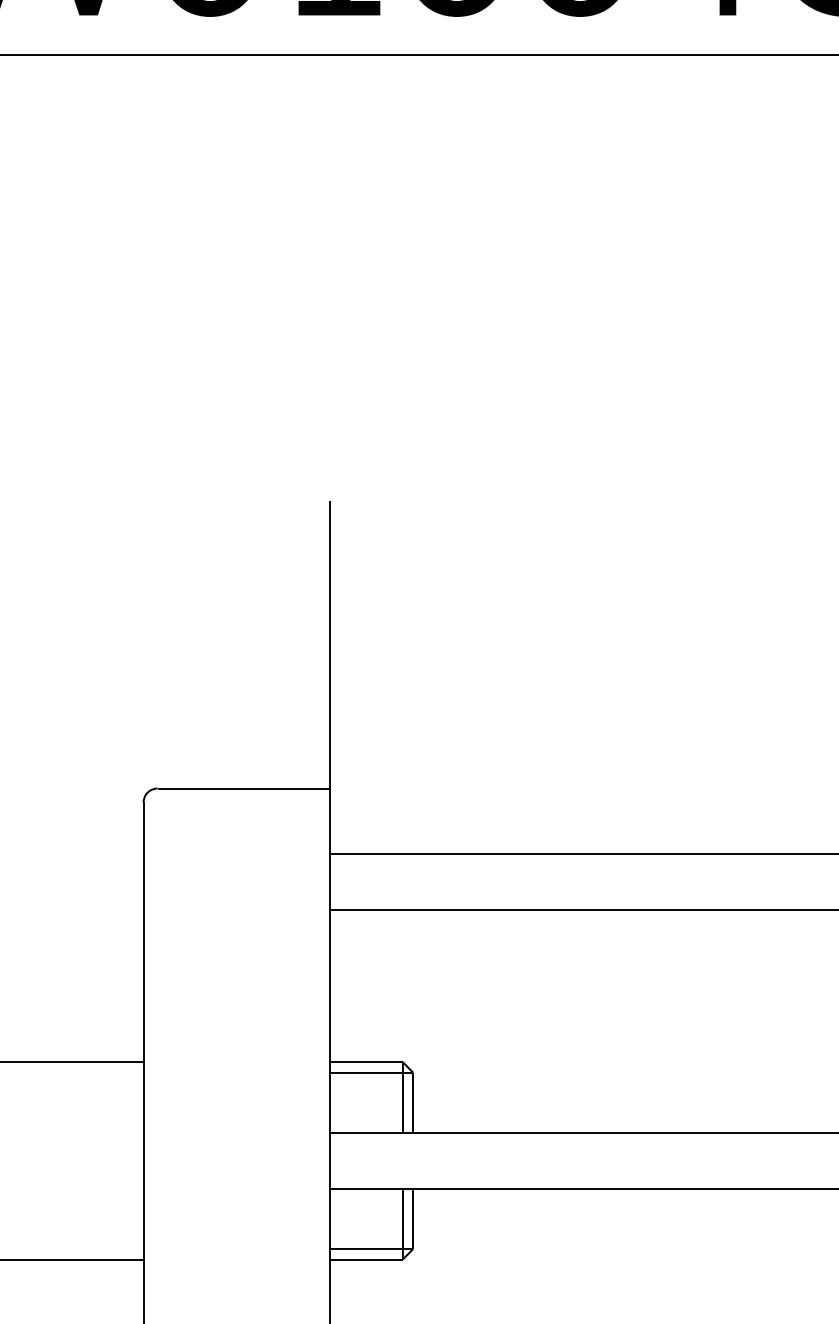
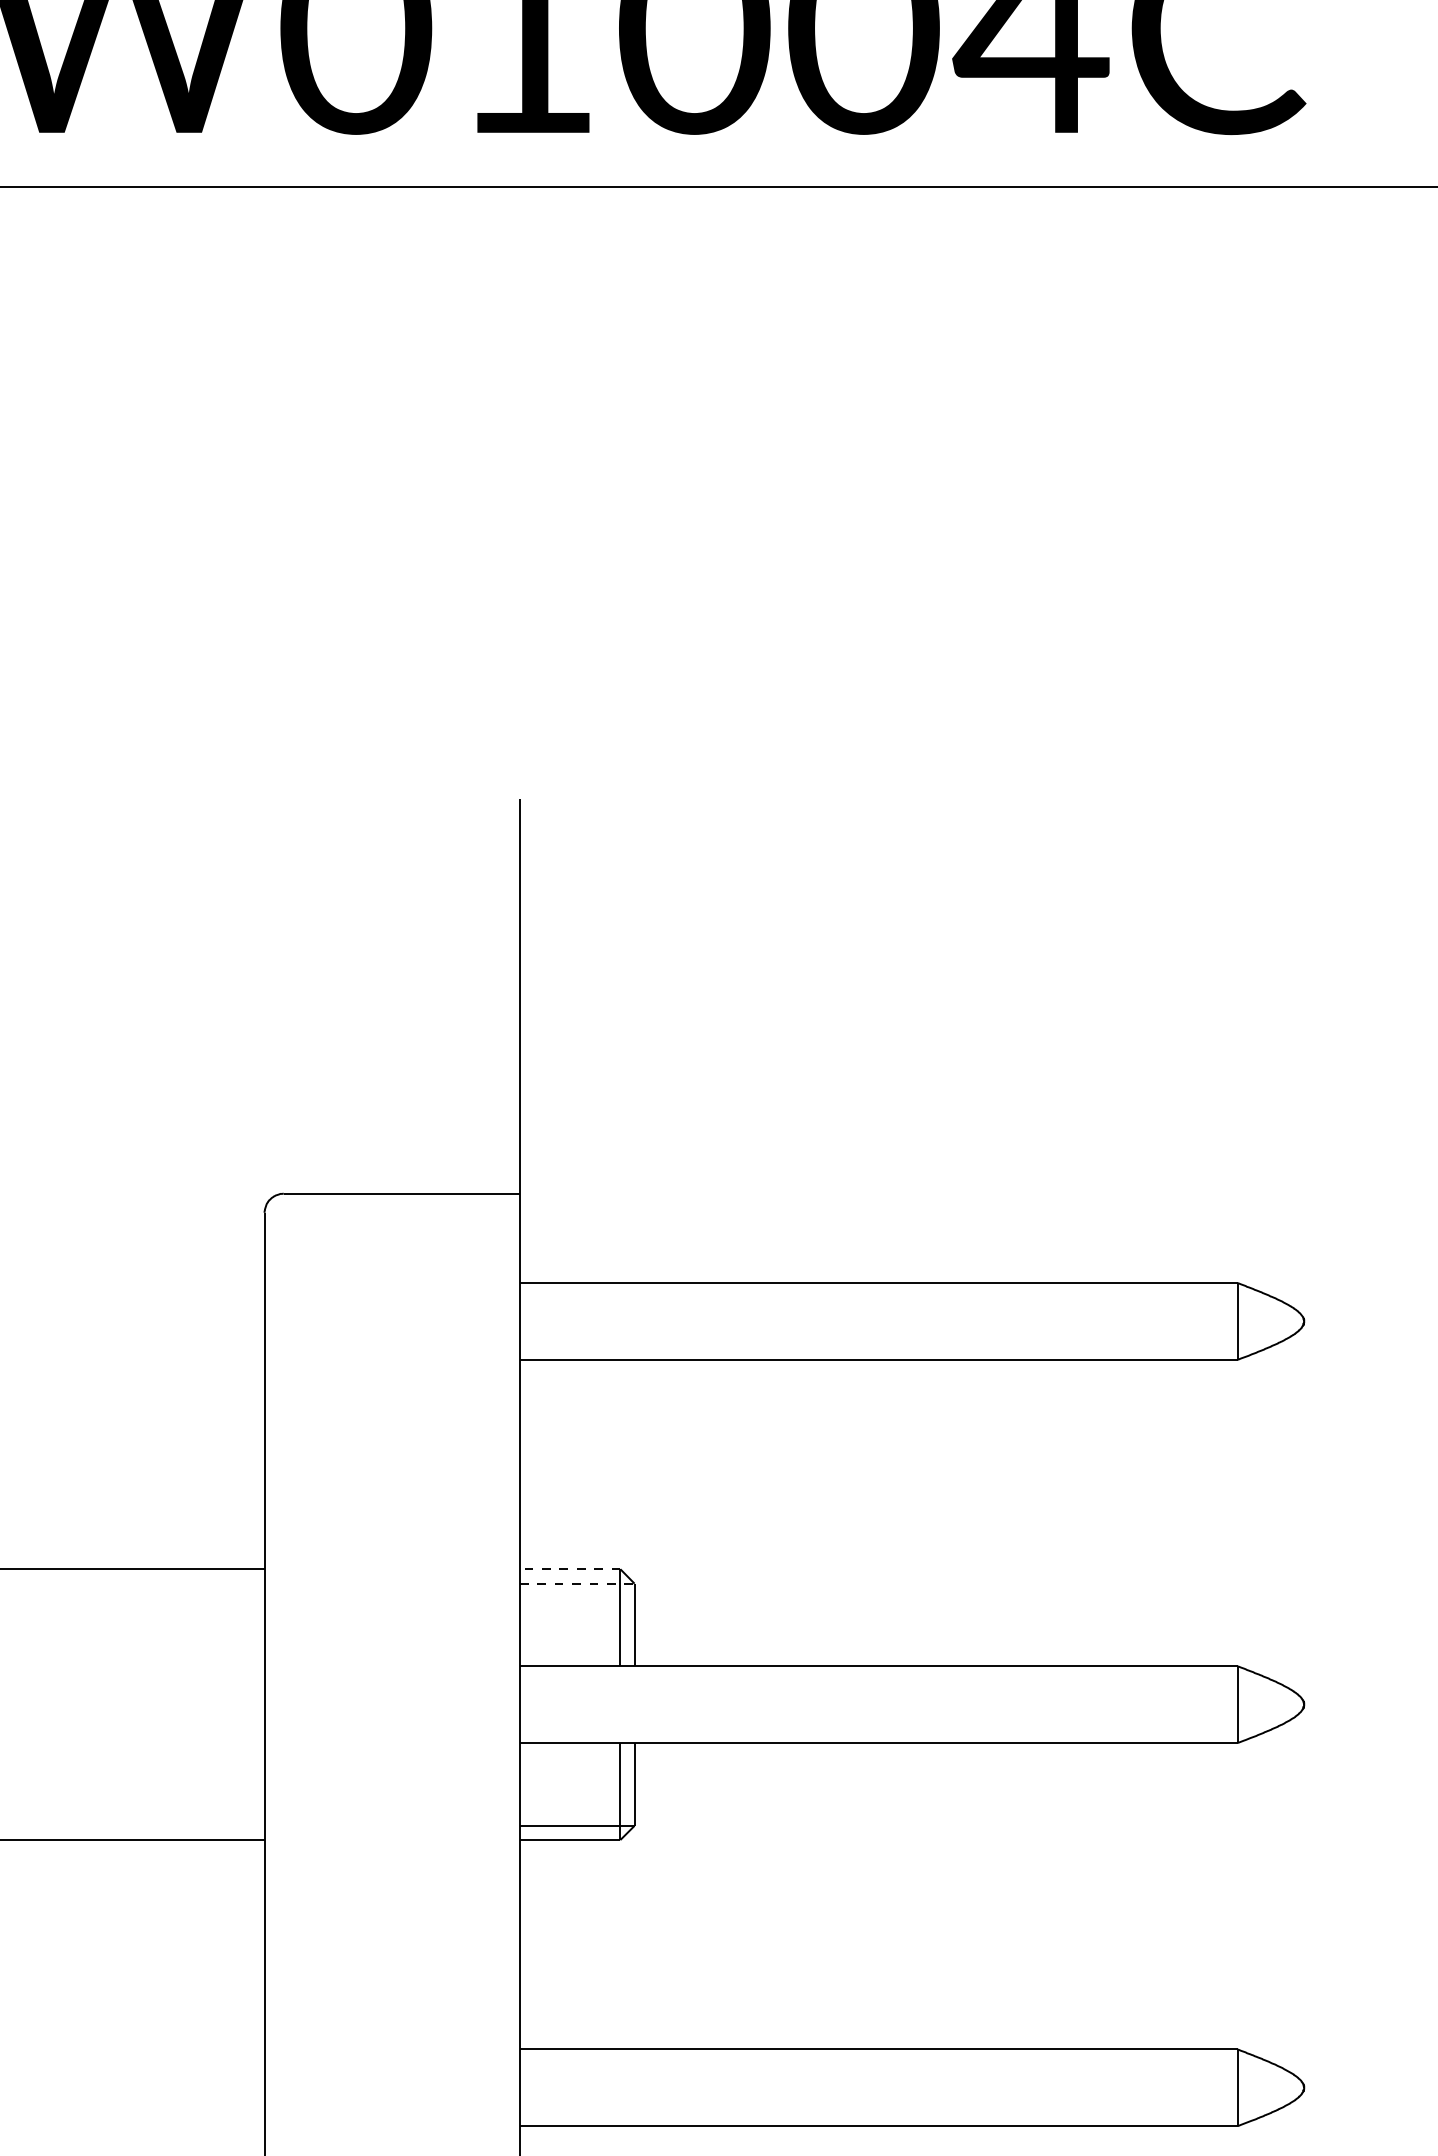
line: (365, 1062) -> (569, 1569), solid -> dashed
line: (371, 1072) -> (577, 1583), solid -> dashed

